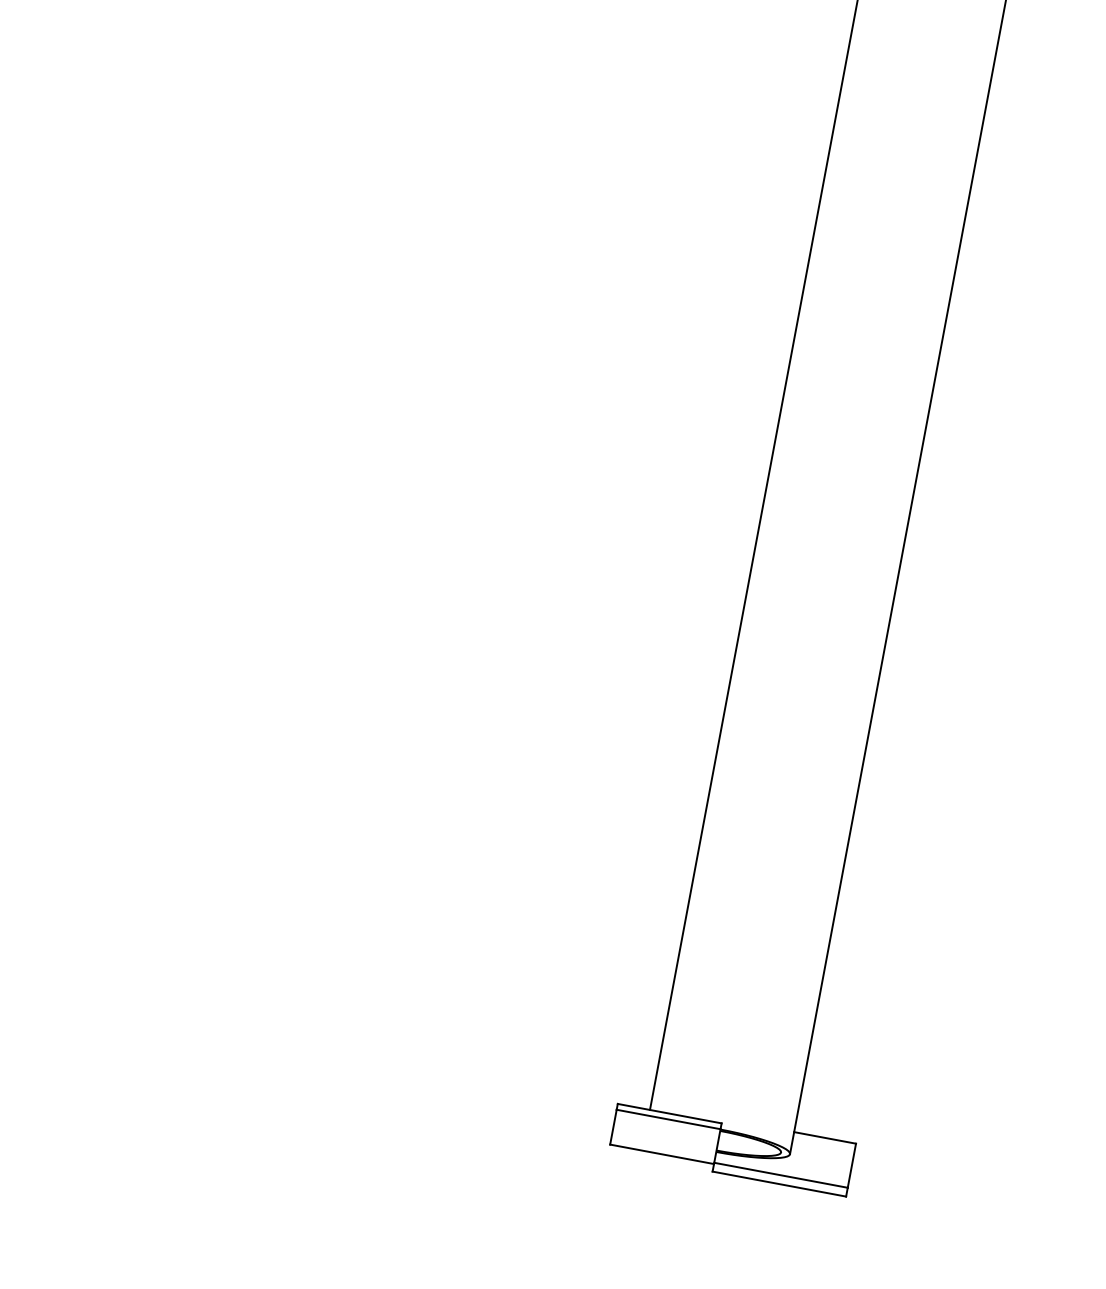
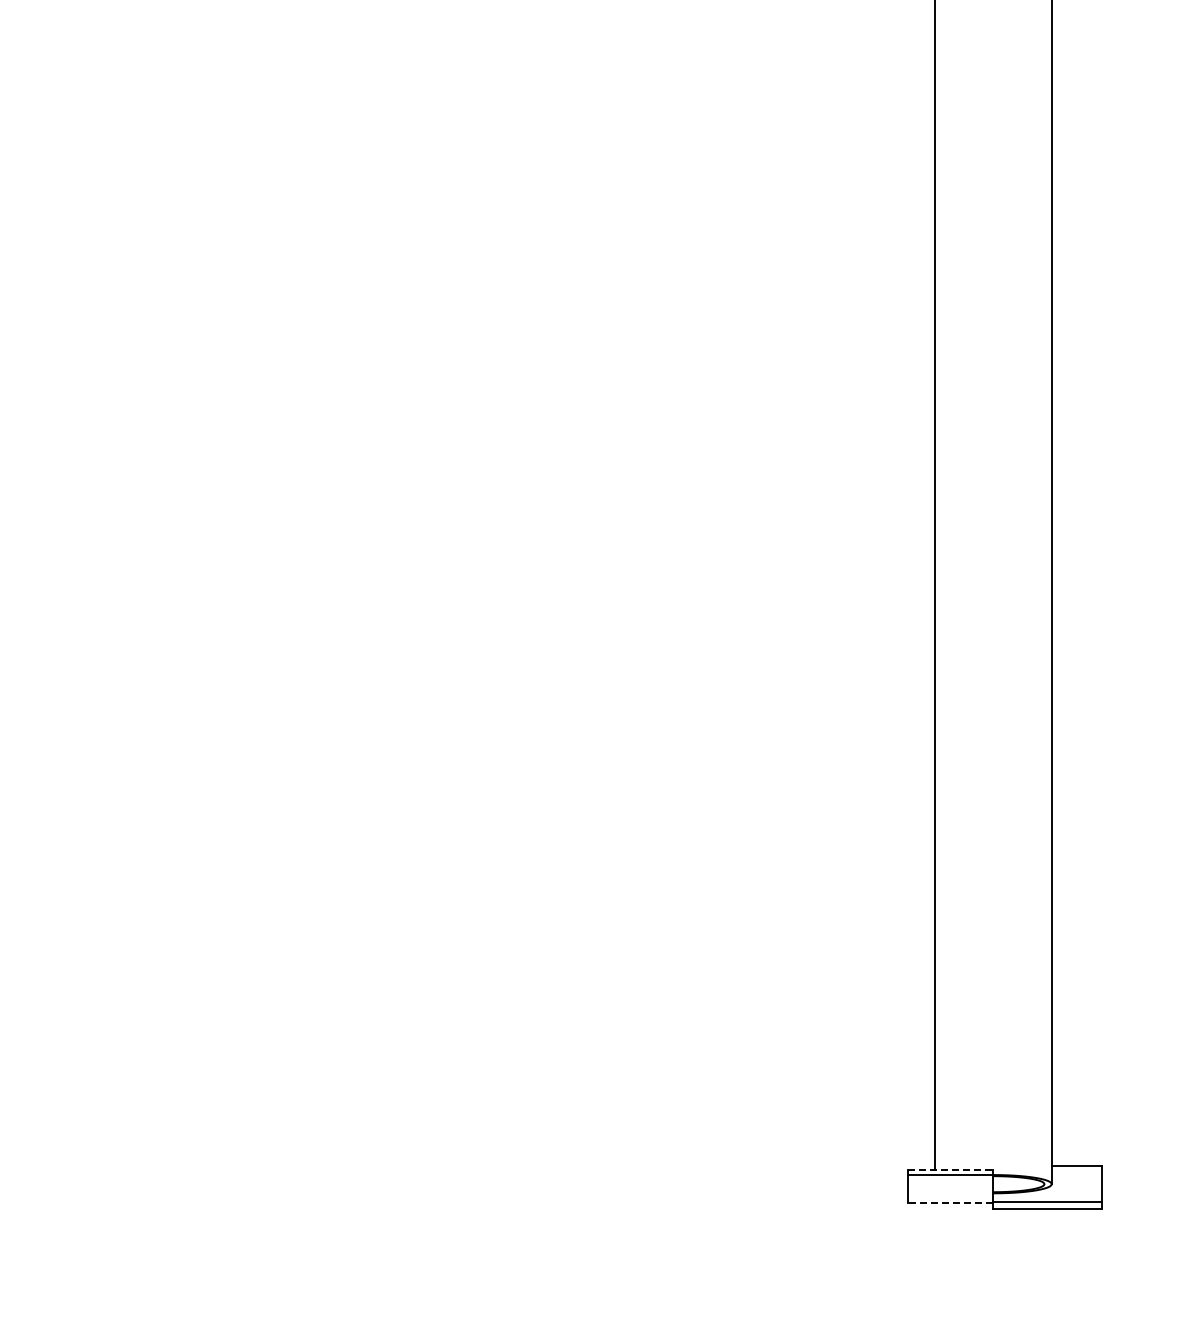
line: (670, 1113) -> (951, 1169), solid -> dashed
line: (661, 1154) -> (950, 1203), solid -> dashed

